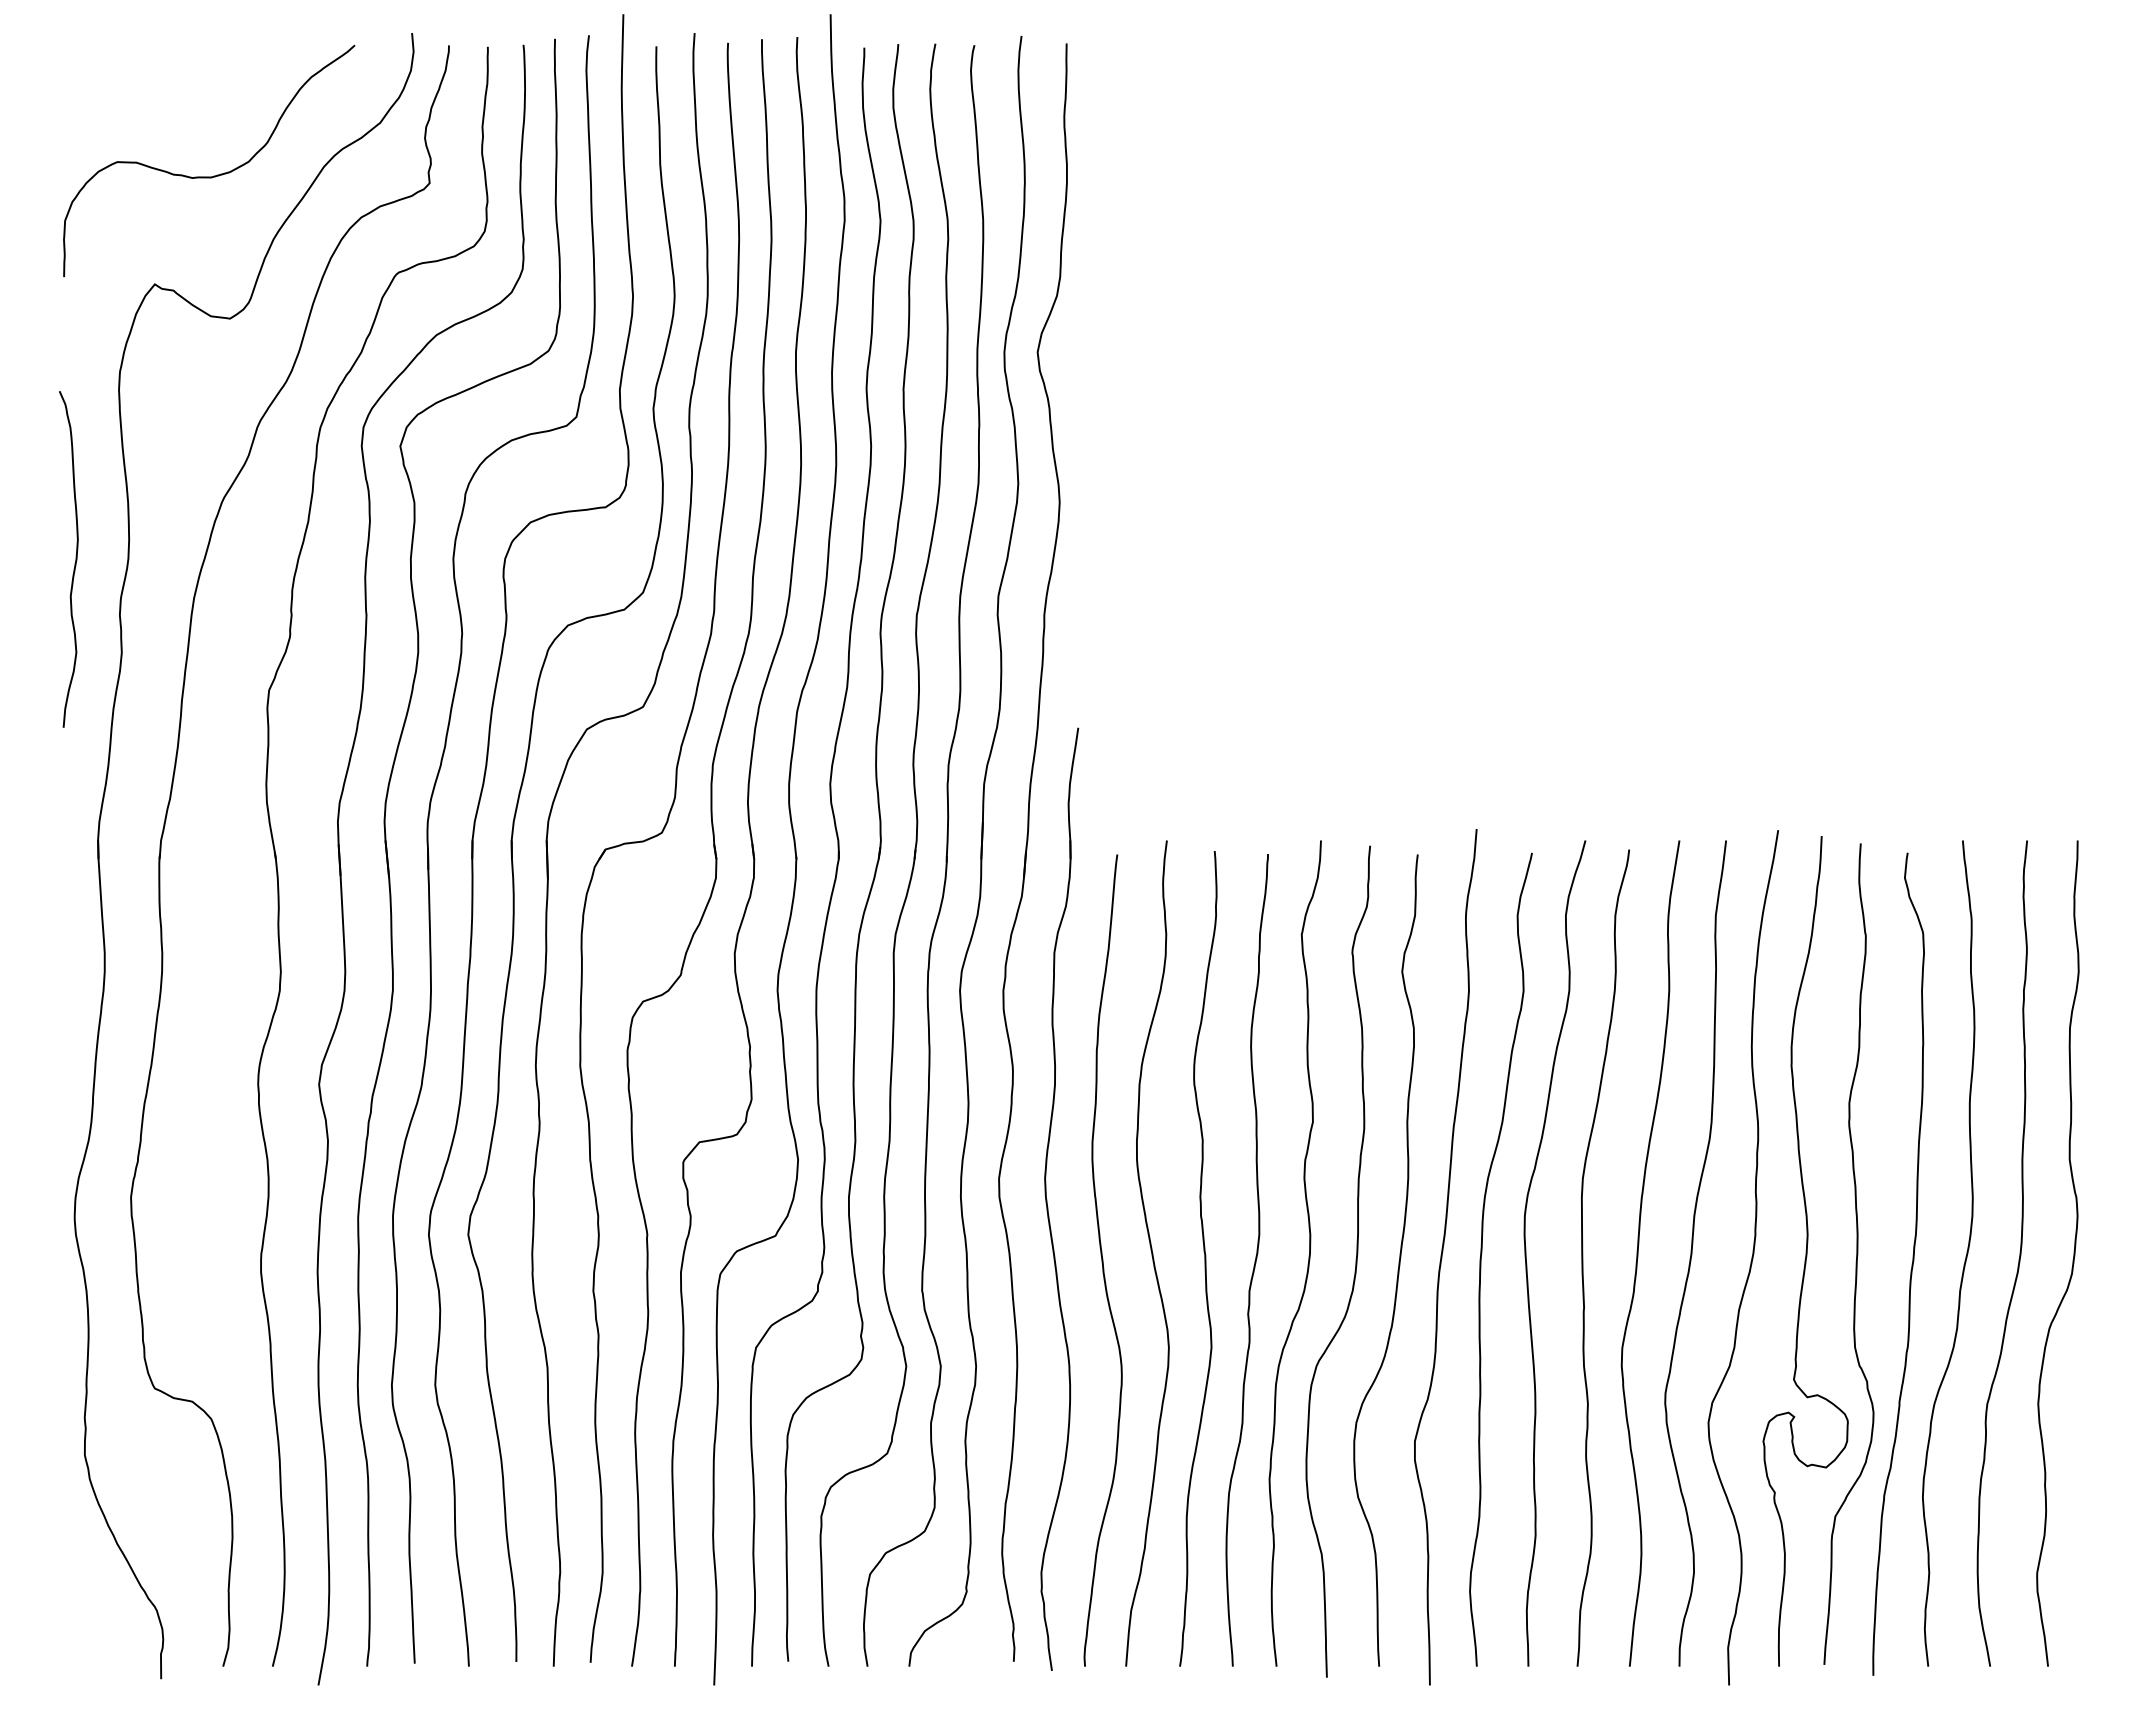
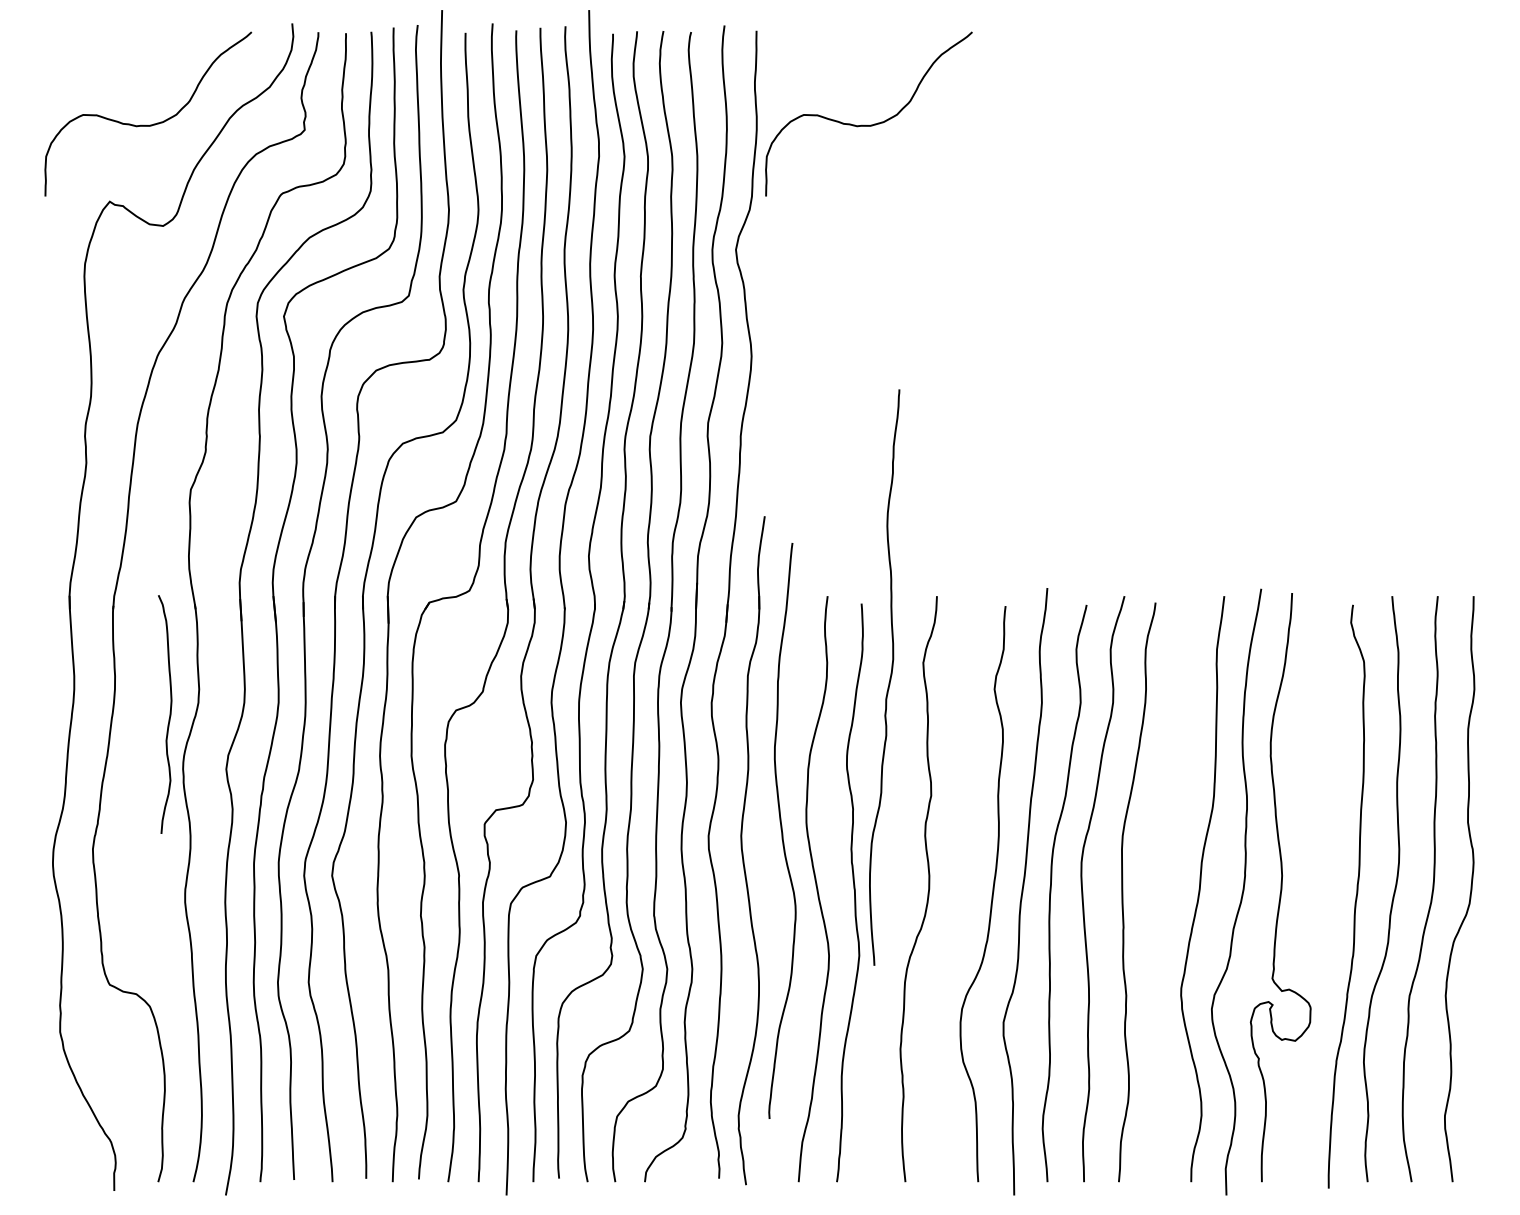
curve: (1229, 175) -> (872, 124), added
curve: (75, 559) -> (169, 714), moved
curve: (1638, 1253) -> (1162, 889), removed
curve: (1856, 1253) -> (1316, 889), removed
curve: (1102, 1260) -> (781, 830), moved
curve: (1254, 1260) -> (889, 677), moved
curve: (1355, 1261) -> (961, 894), removed

